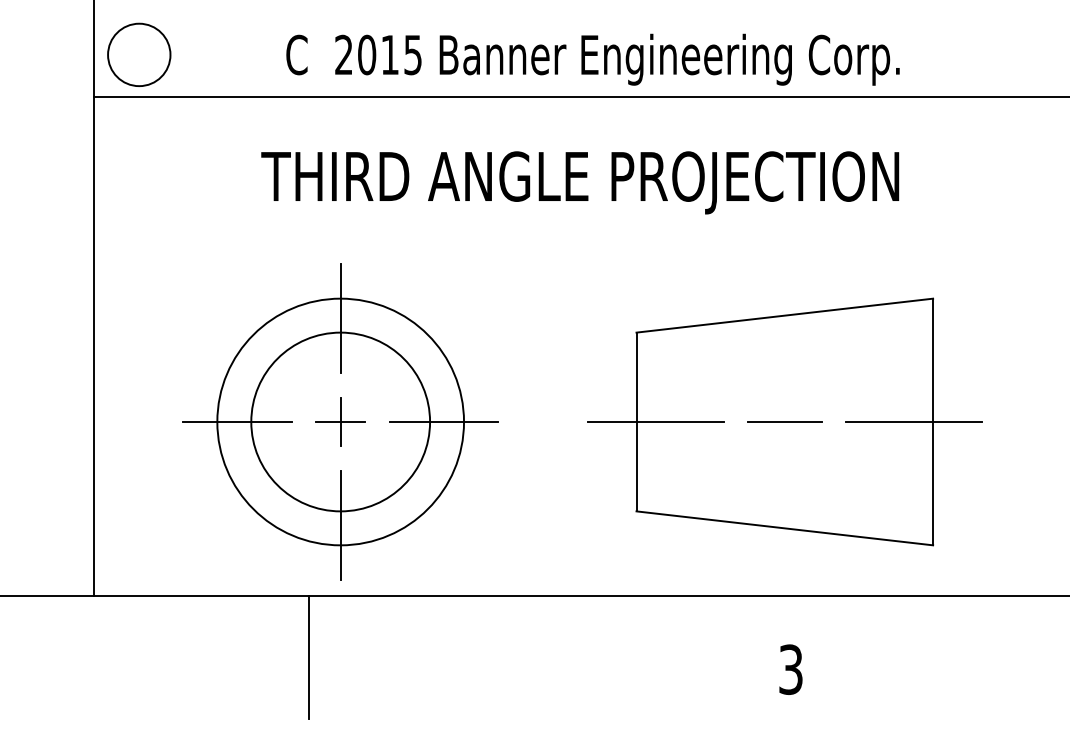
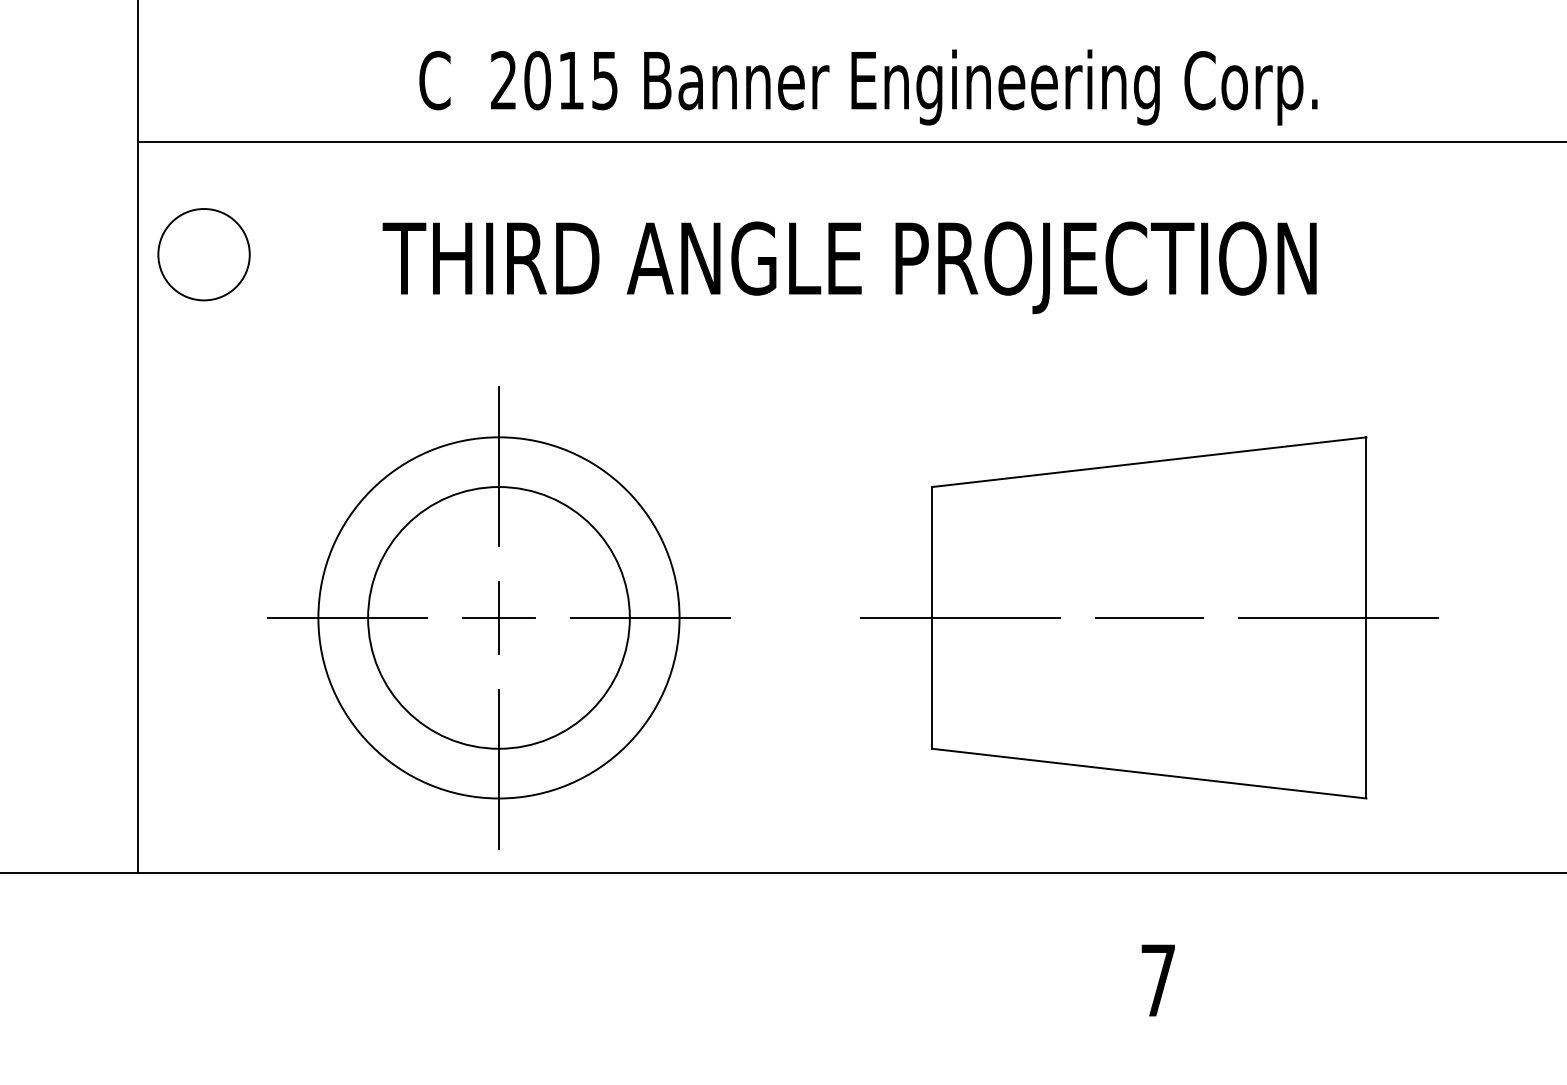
circle: (139, 54) -> (204, 254), moved
line: (309, 657) -> (453, 962), removed
text: (790, 669) -> (1157, 980), 3 -> 7

